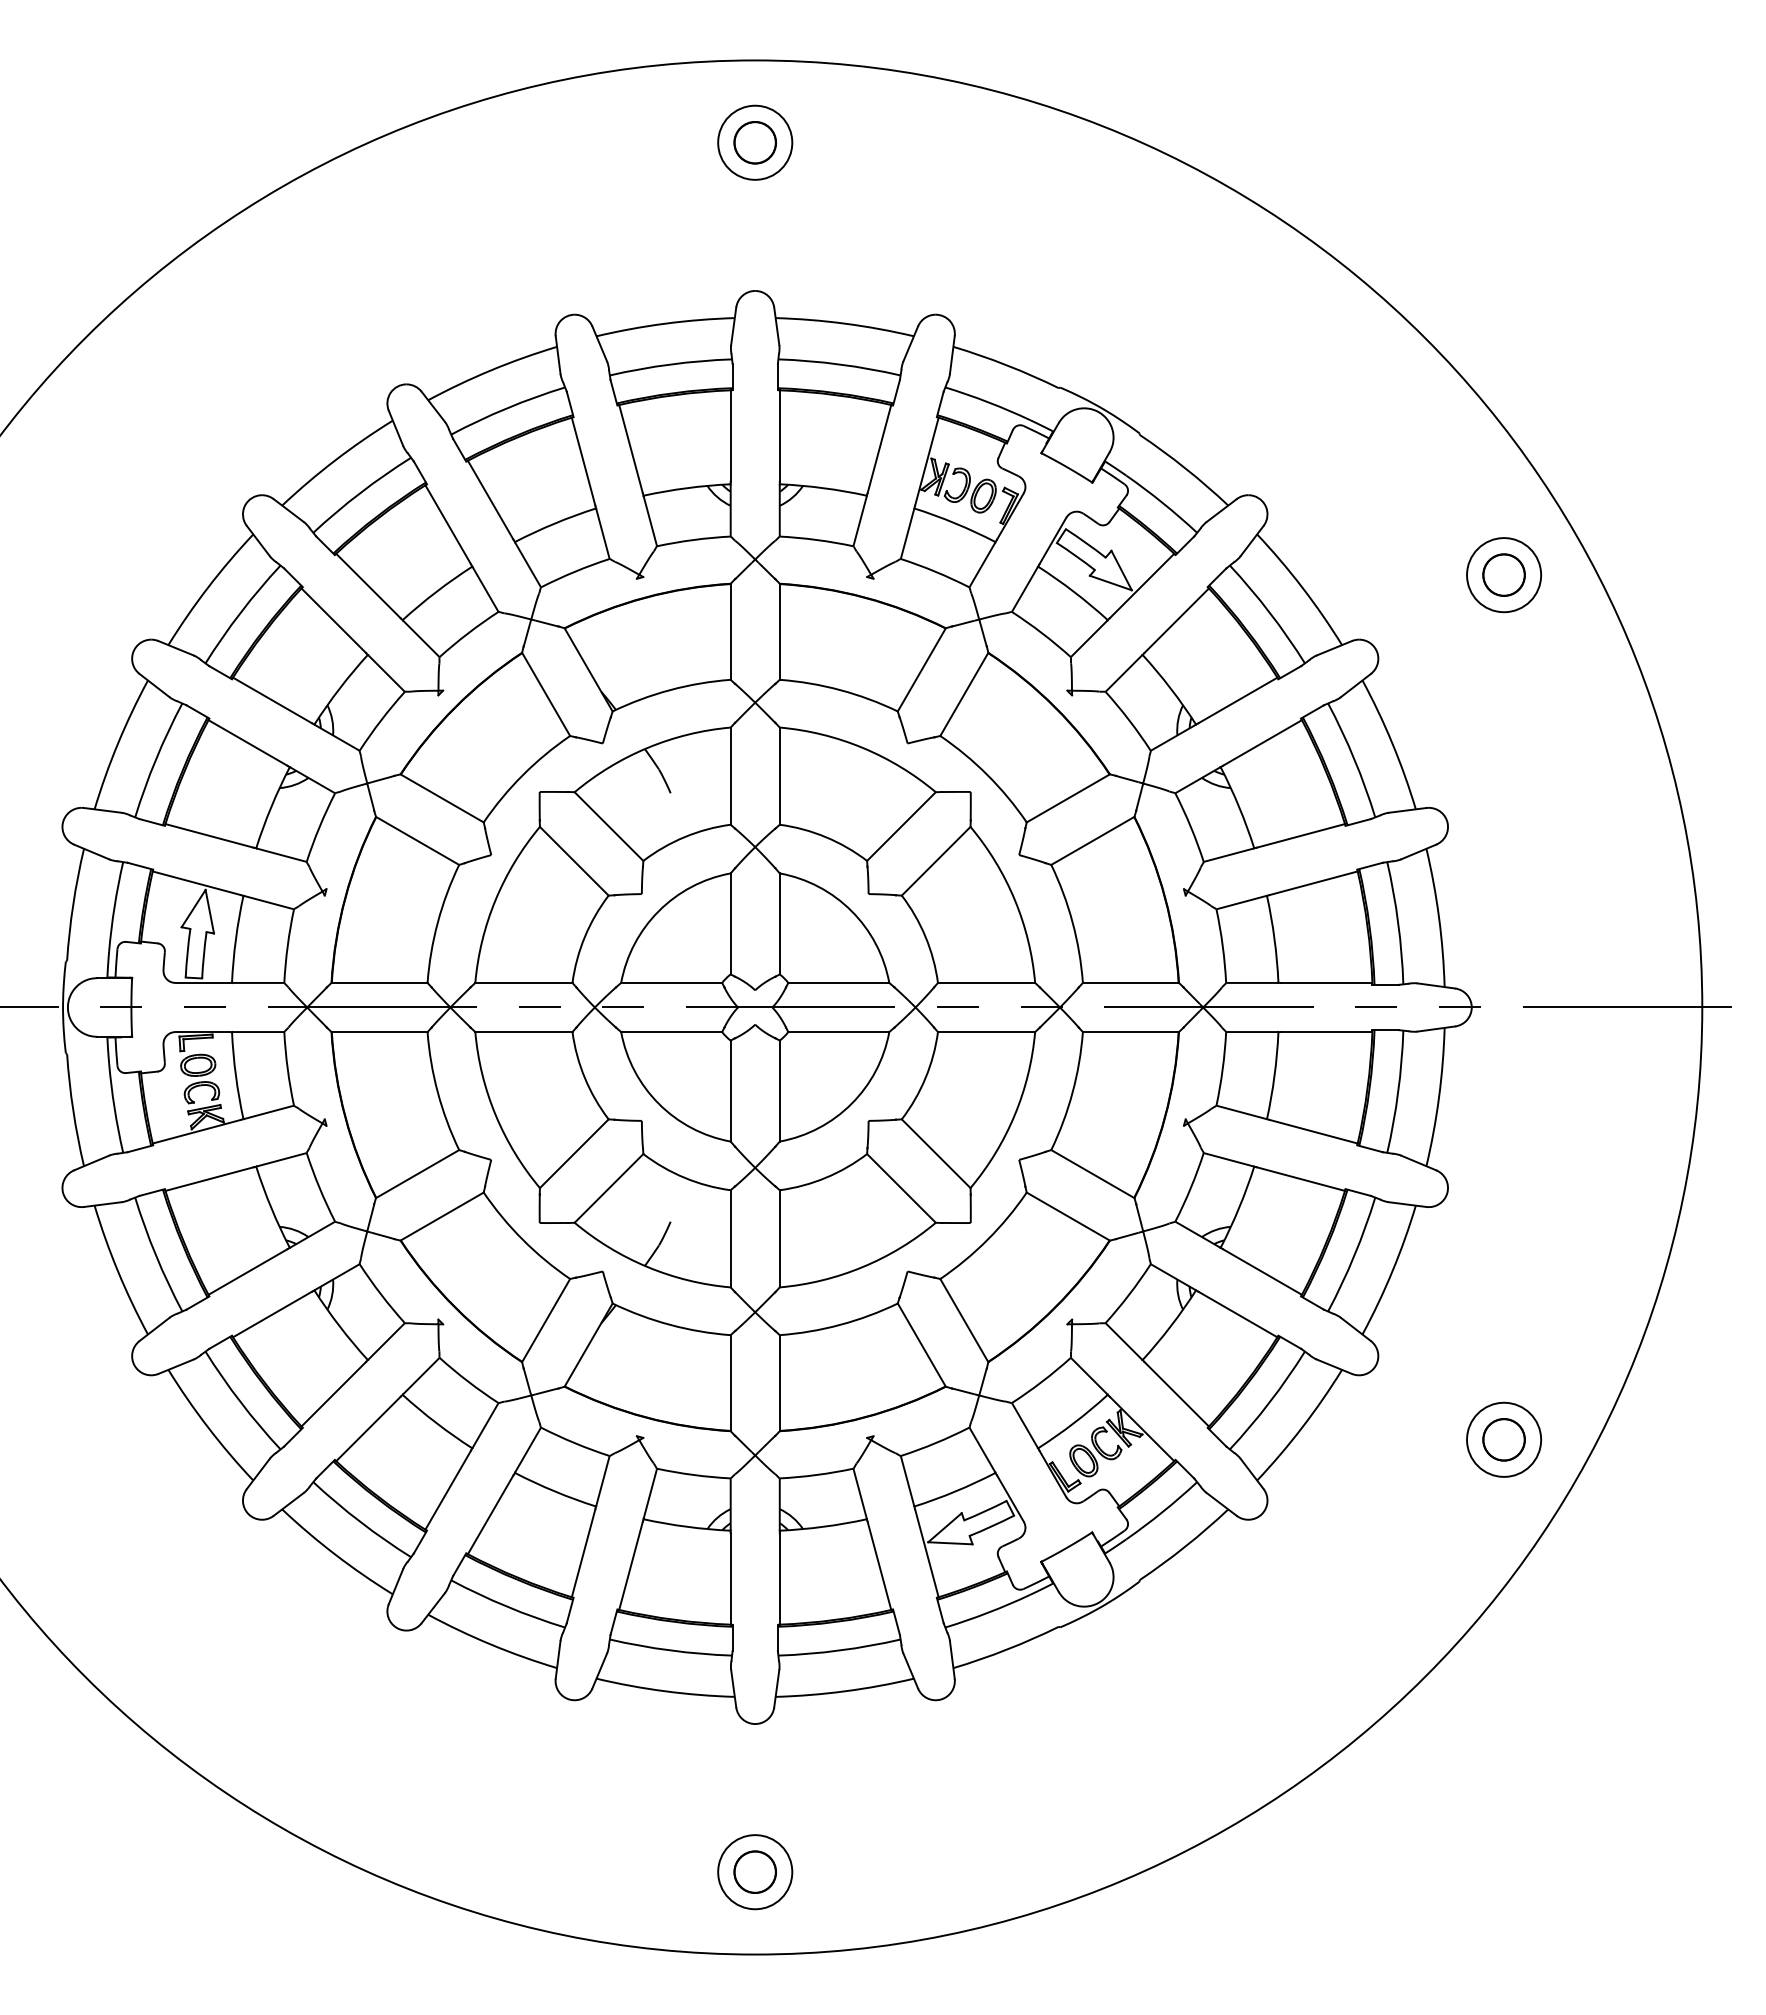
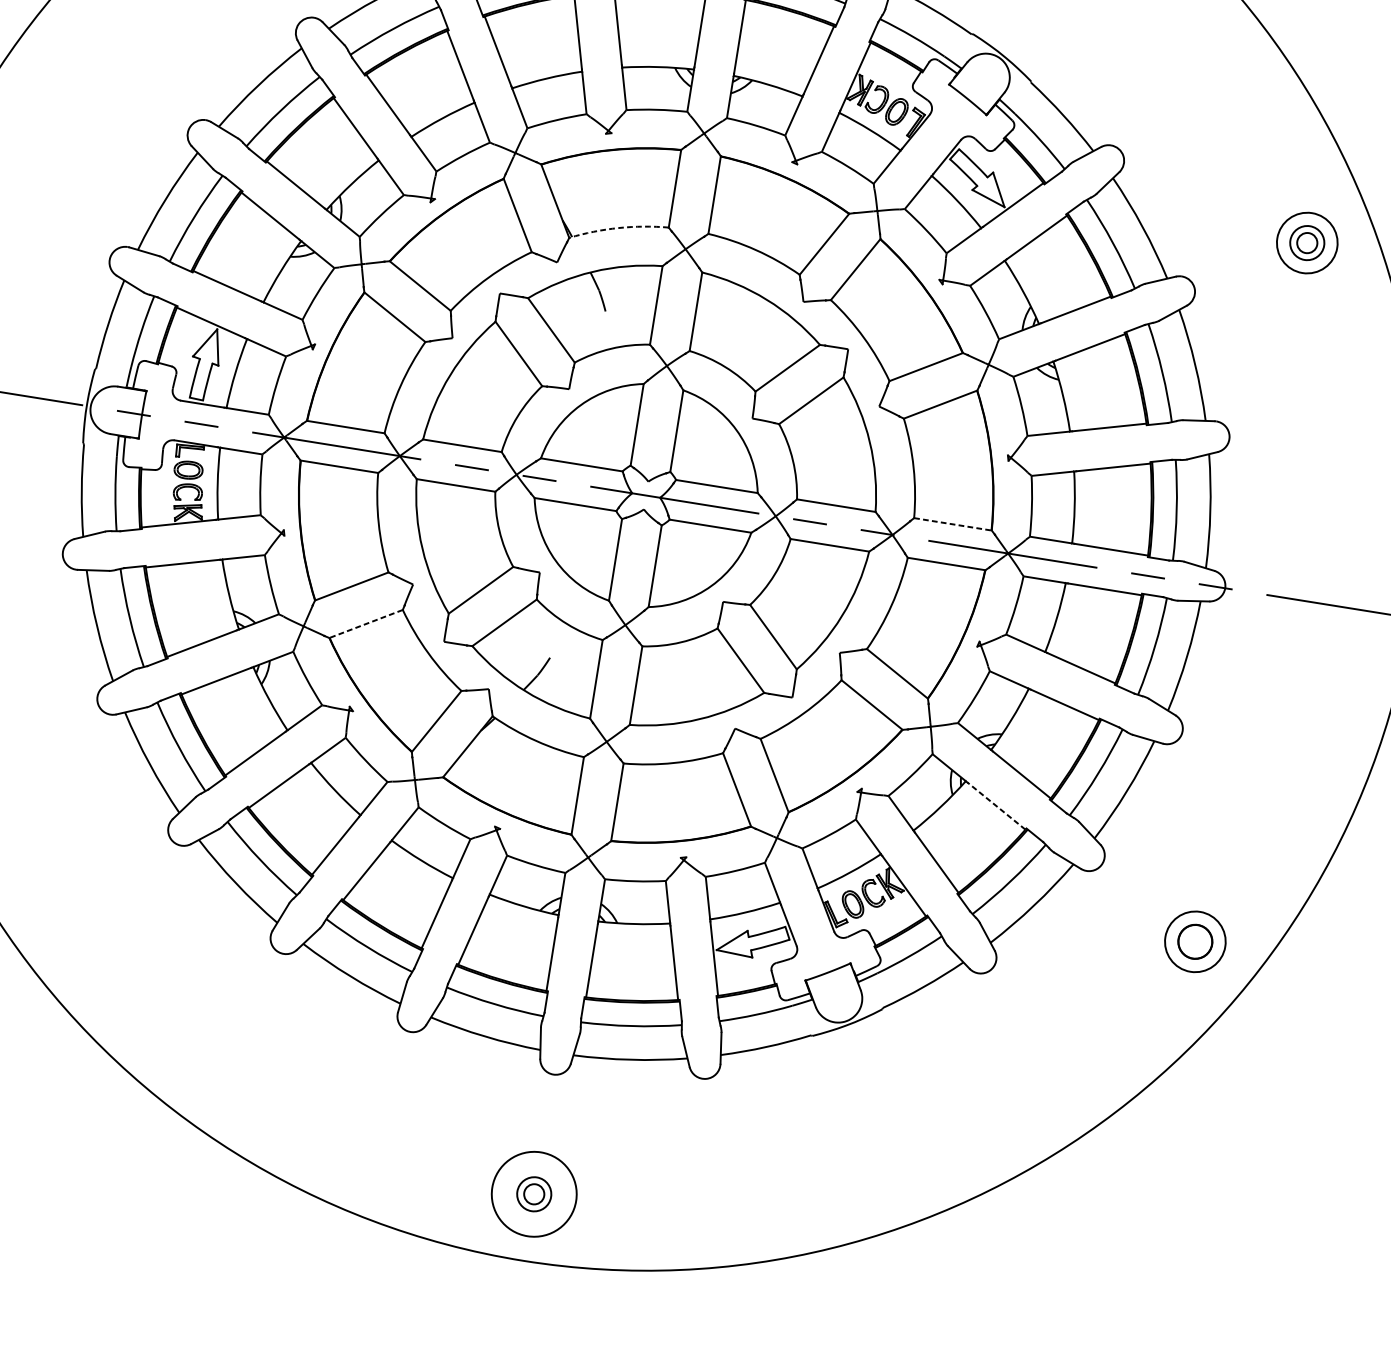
circle: (1503, 574) -> (1306, 242), size x0.6
arc: (670, 690) -> (618, 228), solid -> dashed
line: (1131, 982) -> (953, 524), solid -> dashed
line: (441, 1216) -> (365, 623), solid -> dashed
line: (1237, 1314) -> (996, 806), solid -> dashed
circle: (754, 1871) -> (533, 1193), size x0.6
circle: (755, 1872) -> (534, 1194), size x1.4

